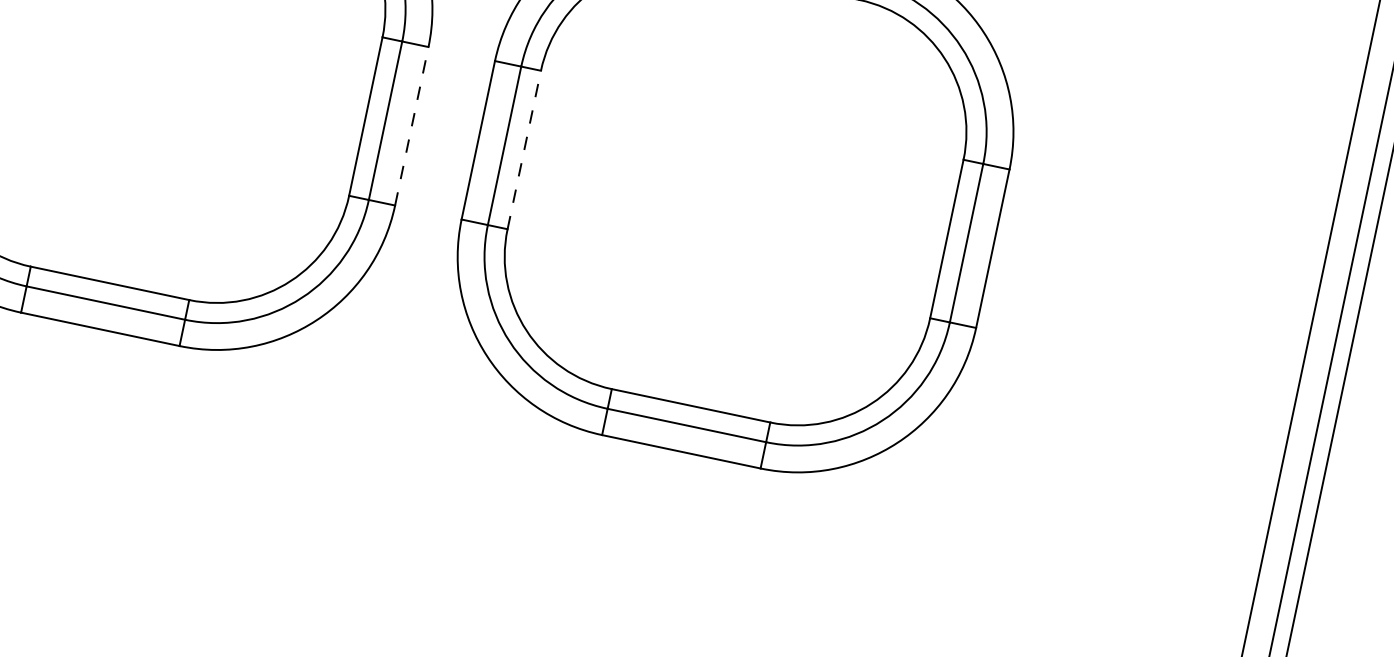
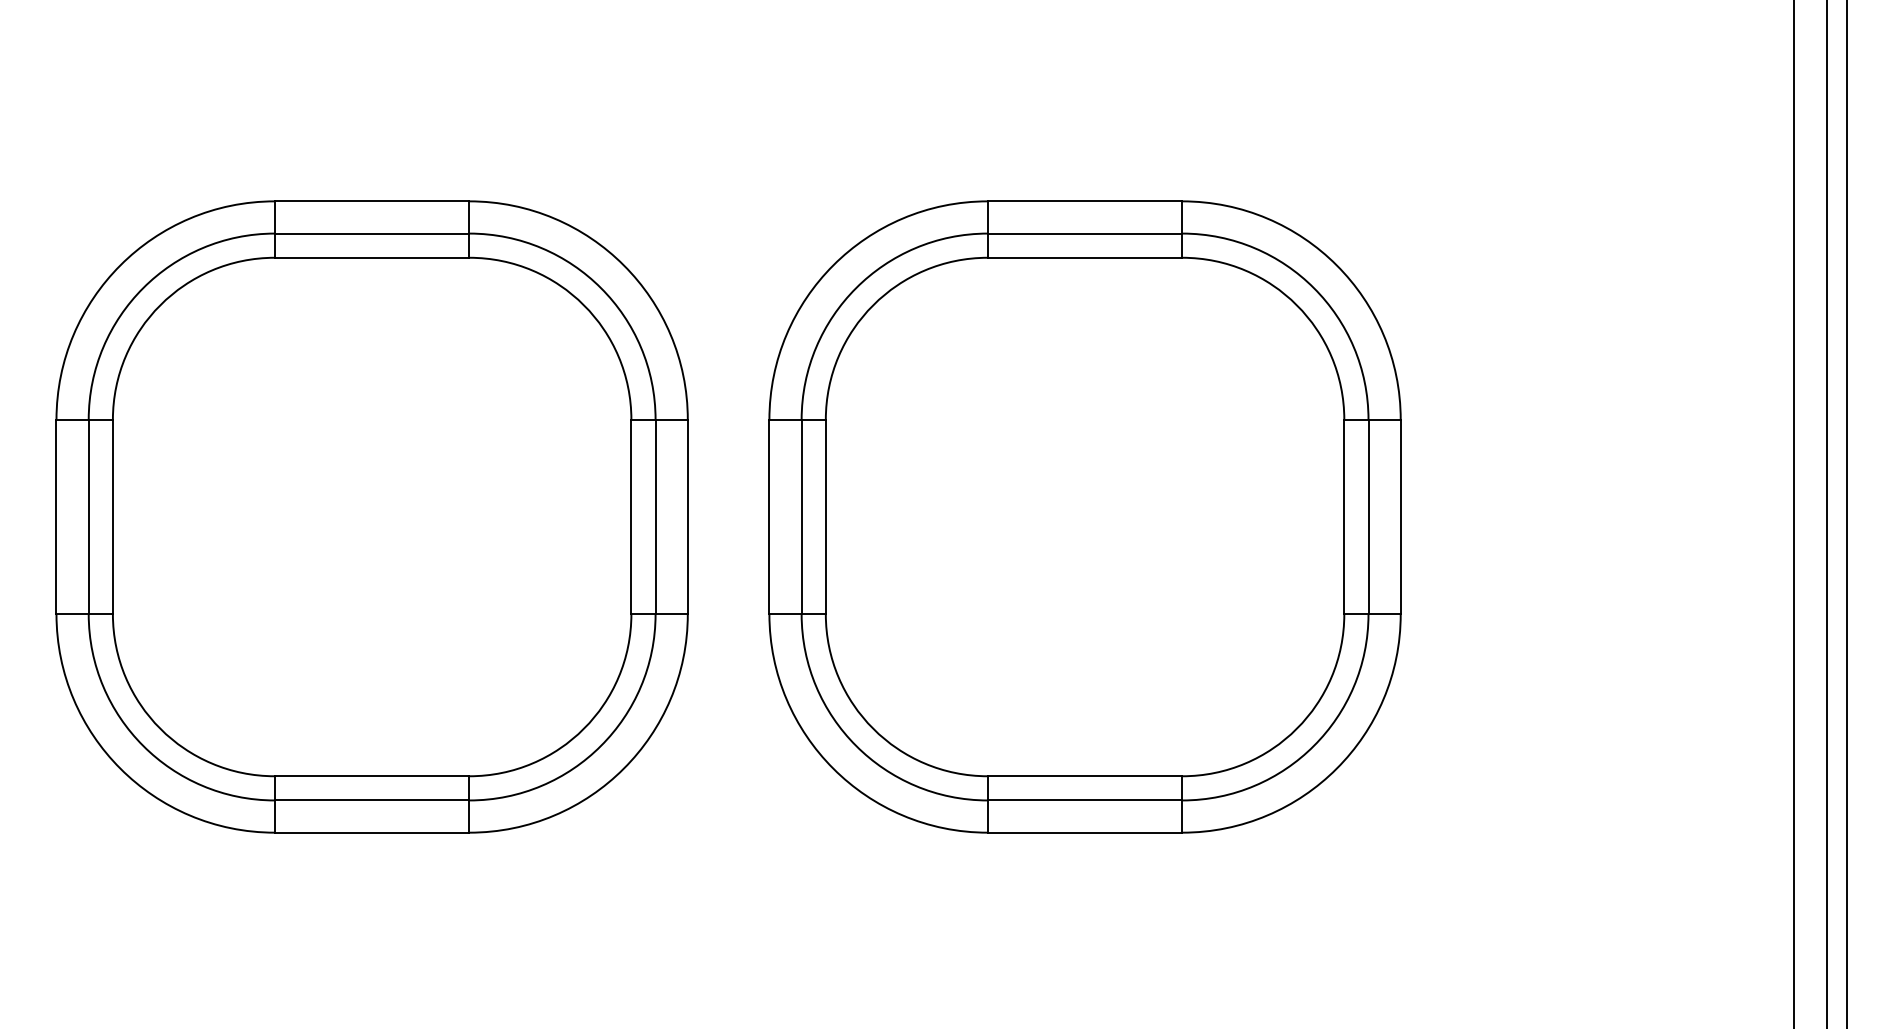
line: (411, 125) -> (687, 516), dashed -> solid
line: (524, 149) -> (825, 516), dashed -> solid

